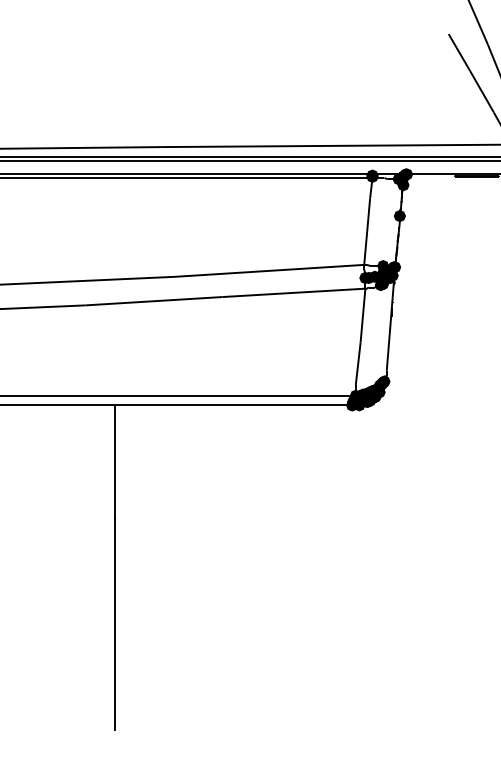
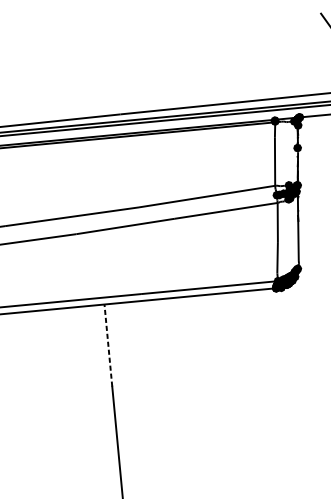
line: (115, 462) -> (108, 345), solid -> dashed

